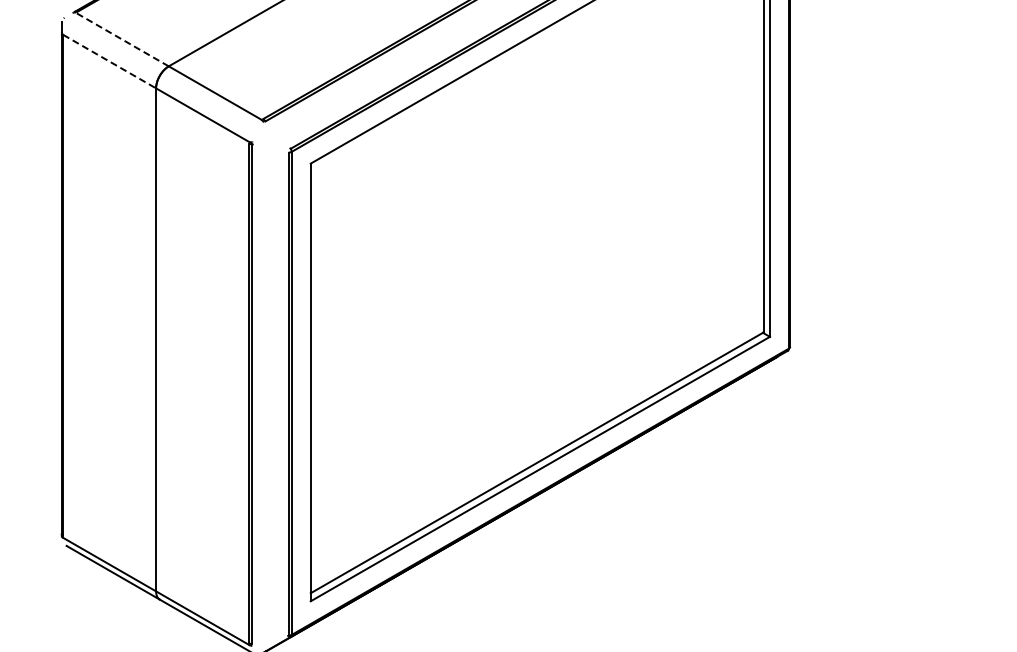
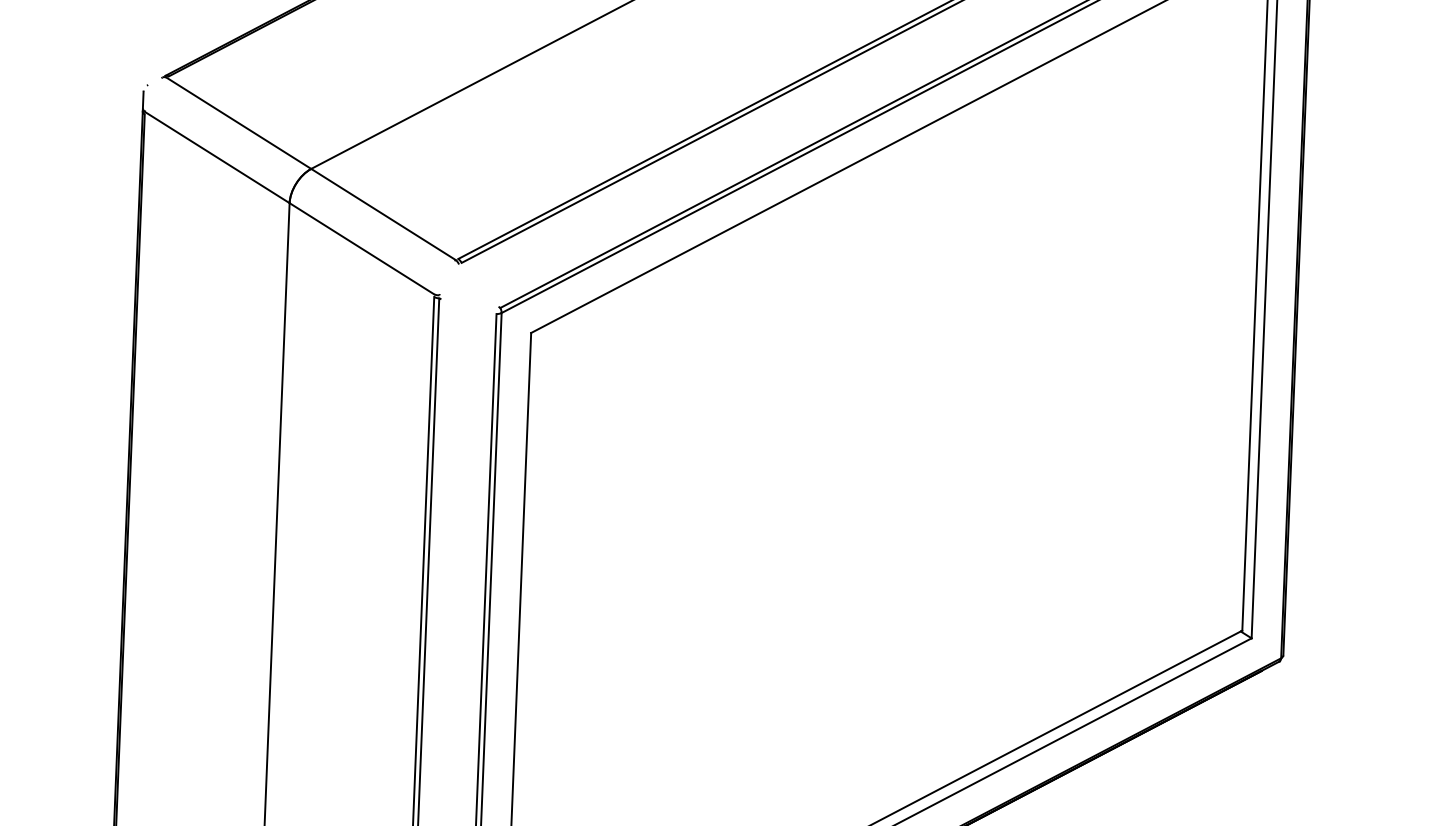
line: (122, 39) -> (239, 123), dashed -> solid
line: (109, 61) -> (217, 157), dashed -> solid

